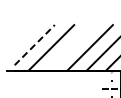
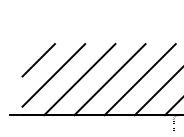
line: (24, 35) -> (37, 60), added
line: (35, 44) -> (55, 74), dashed -> solid
line: (70, 47) -> (109, 79), added

